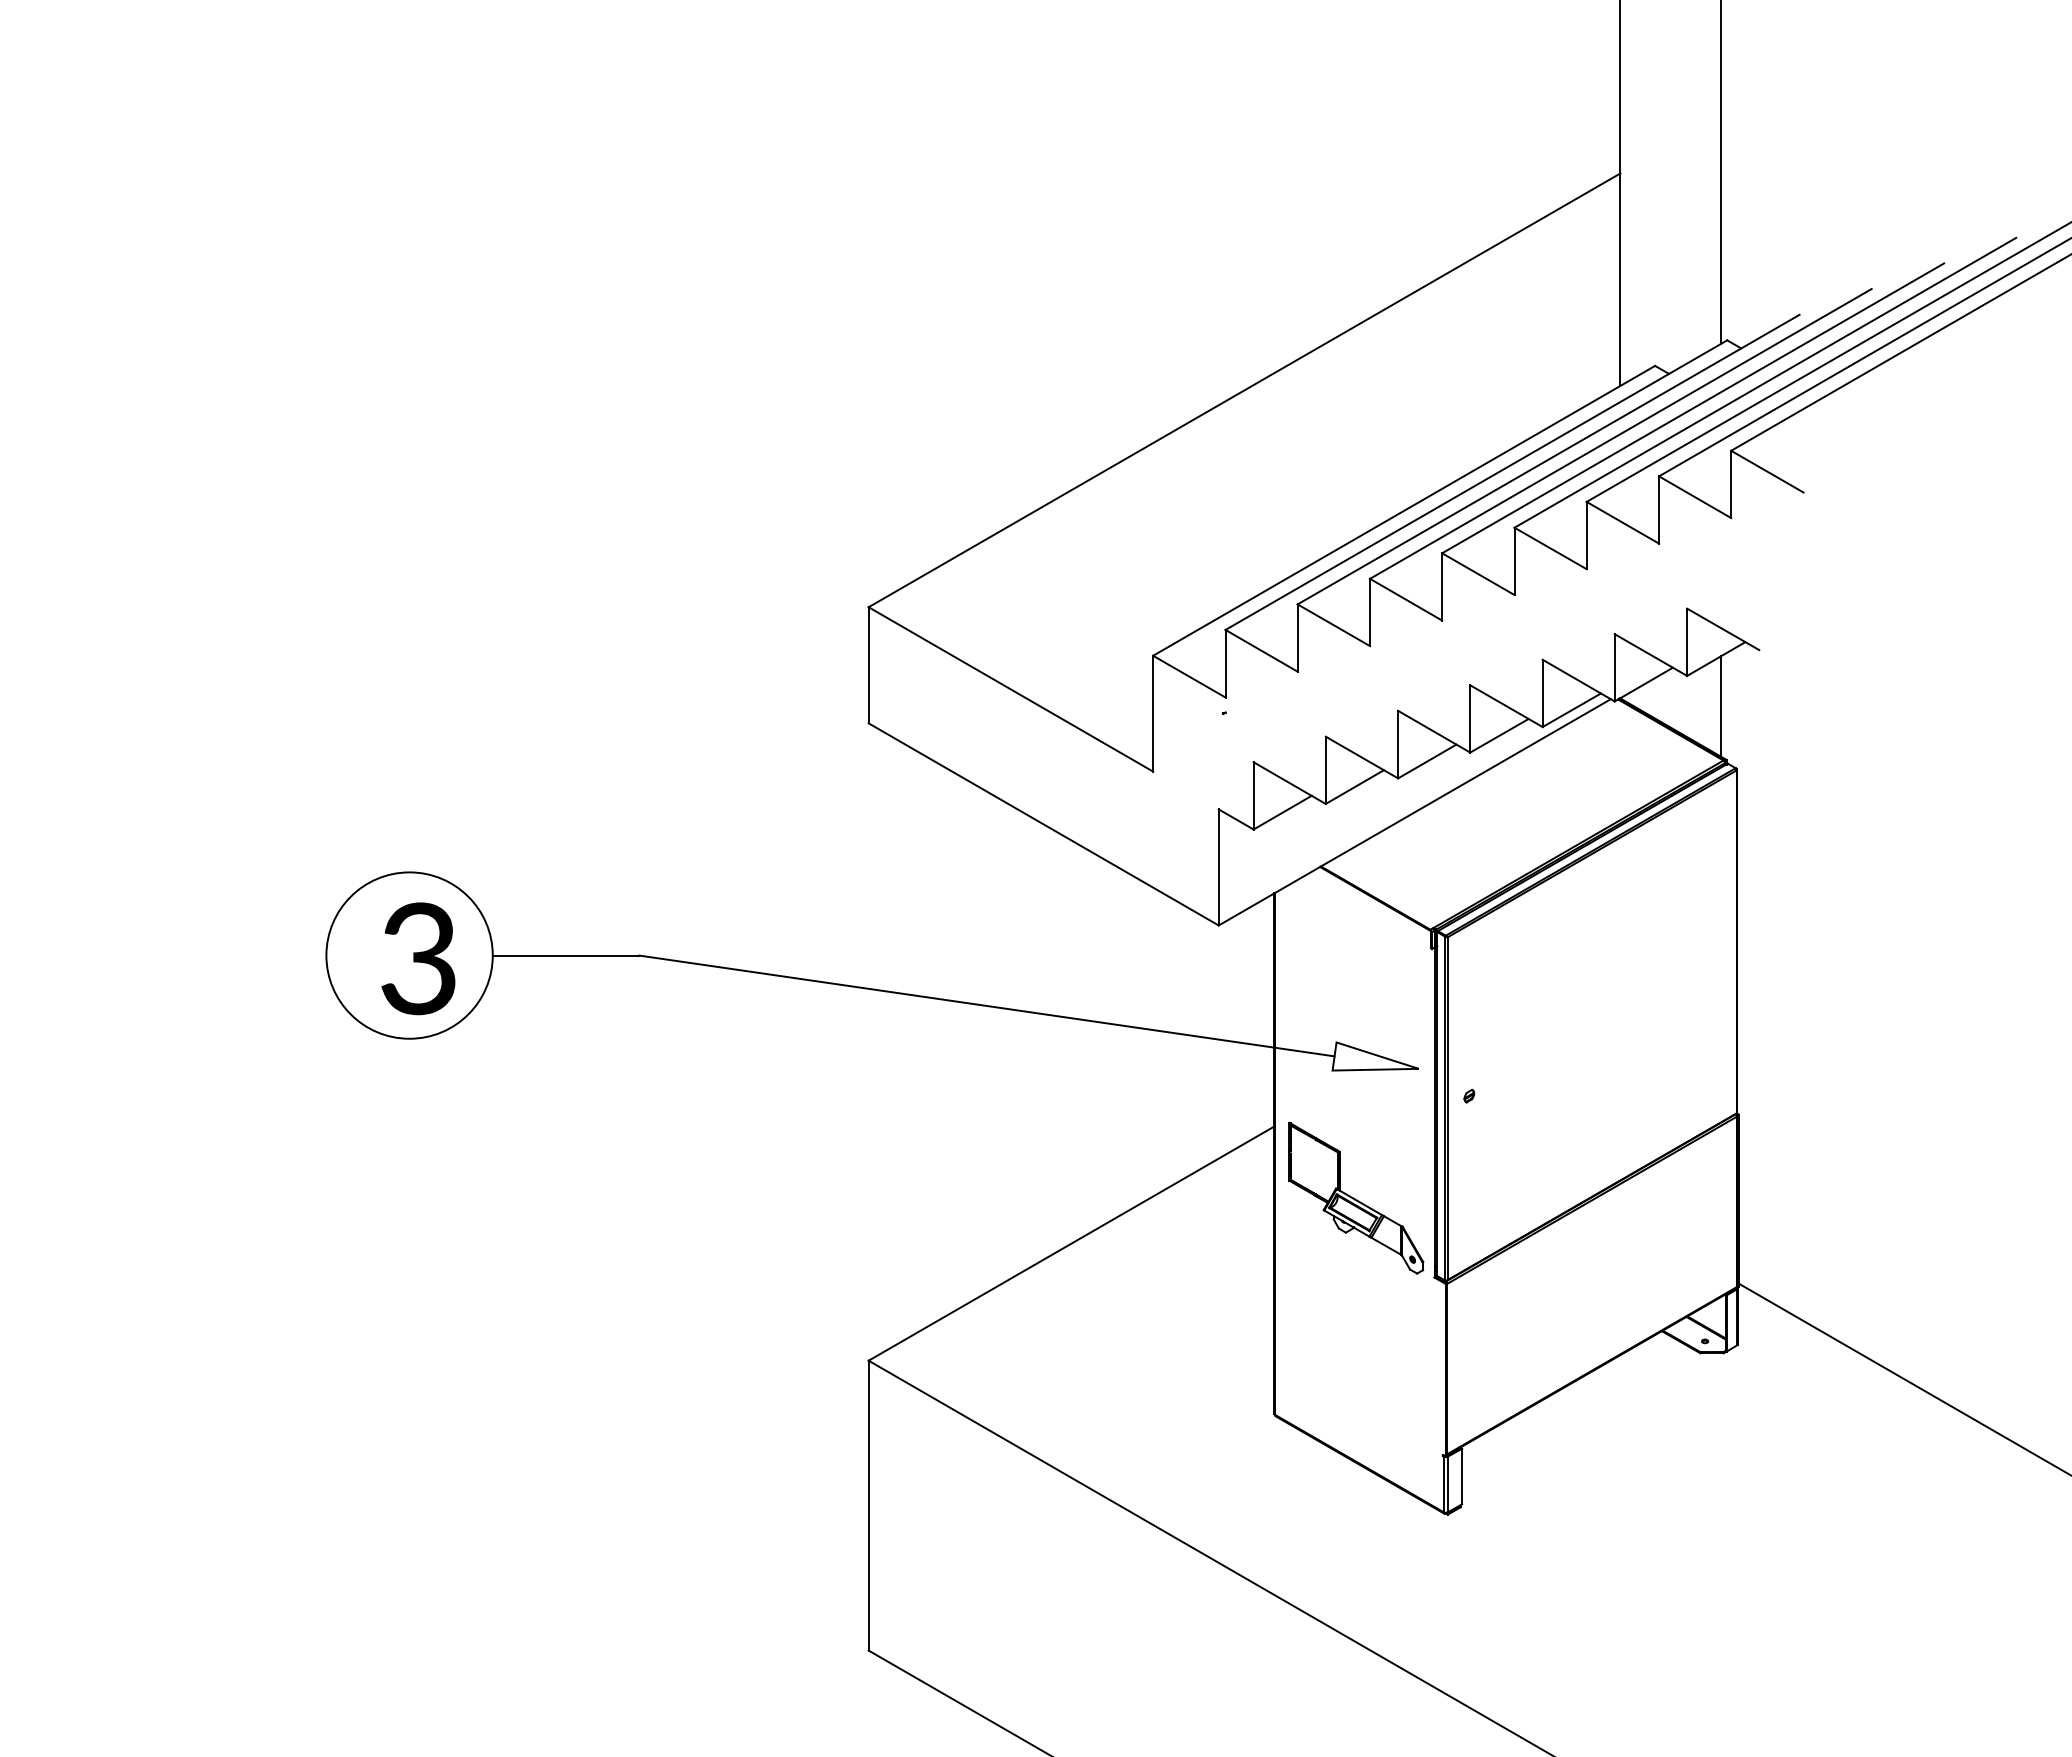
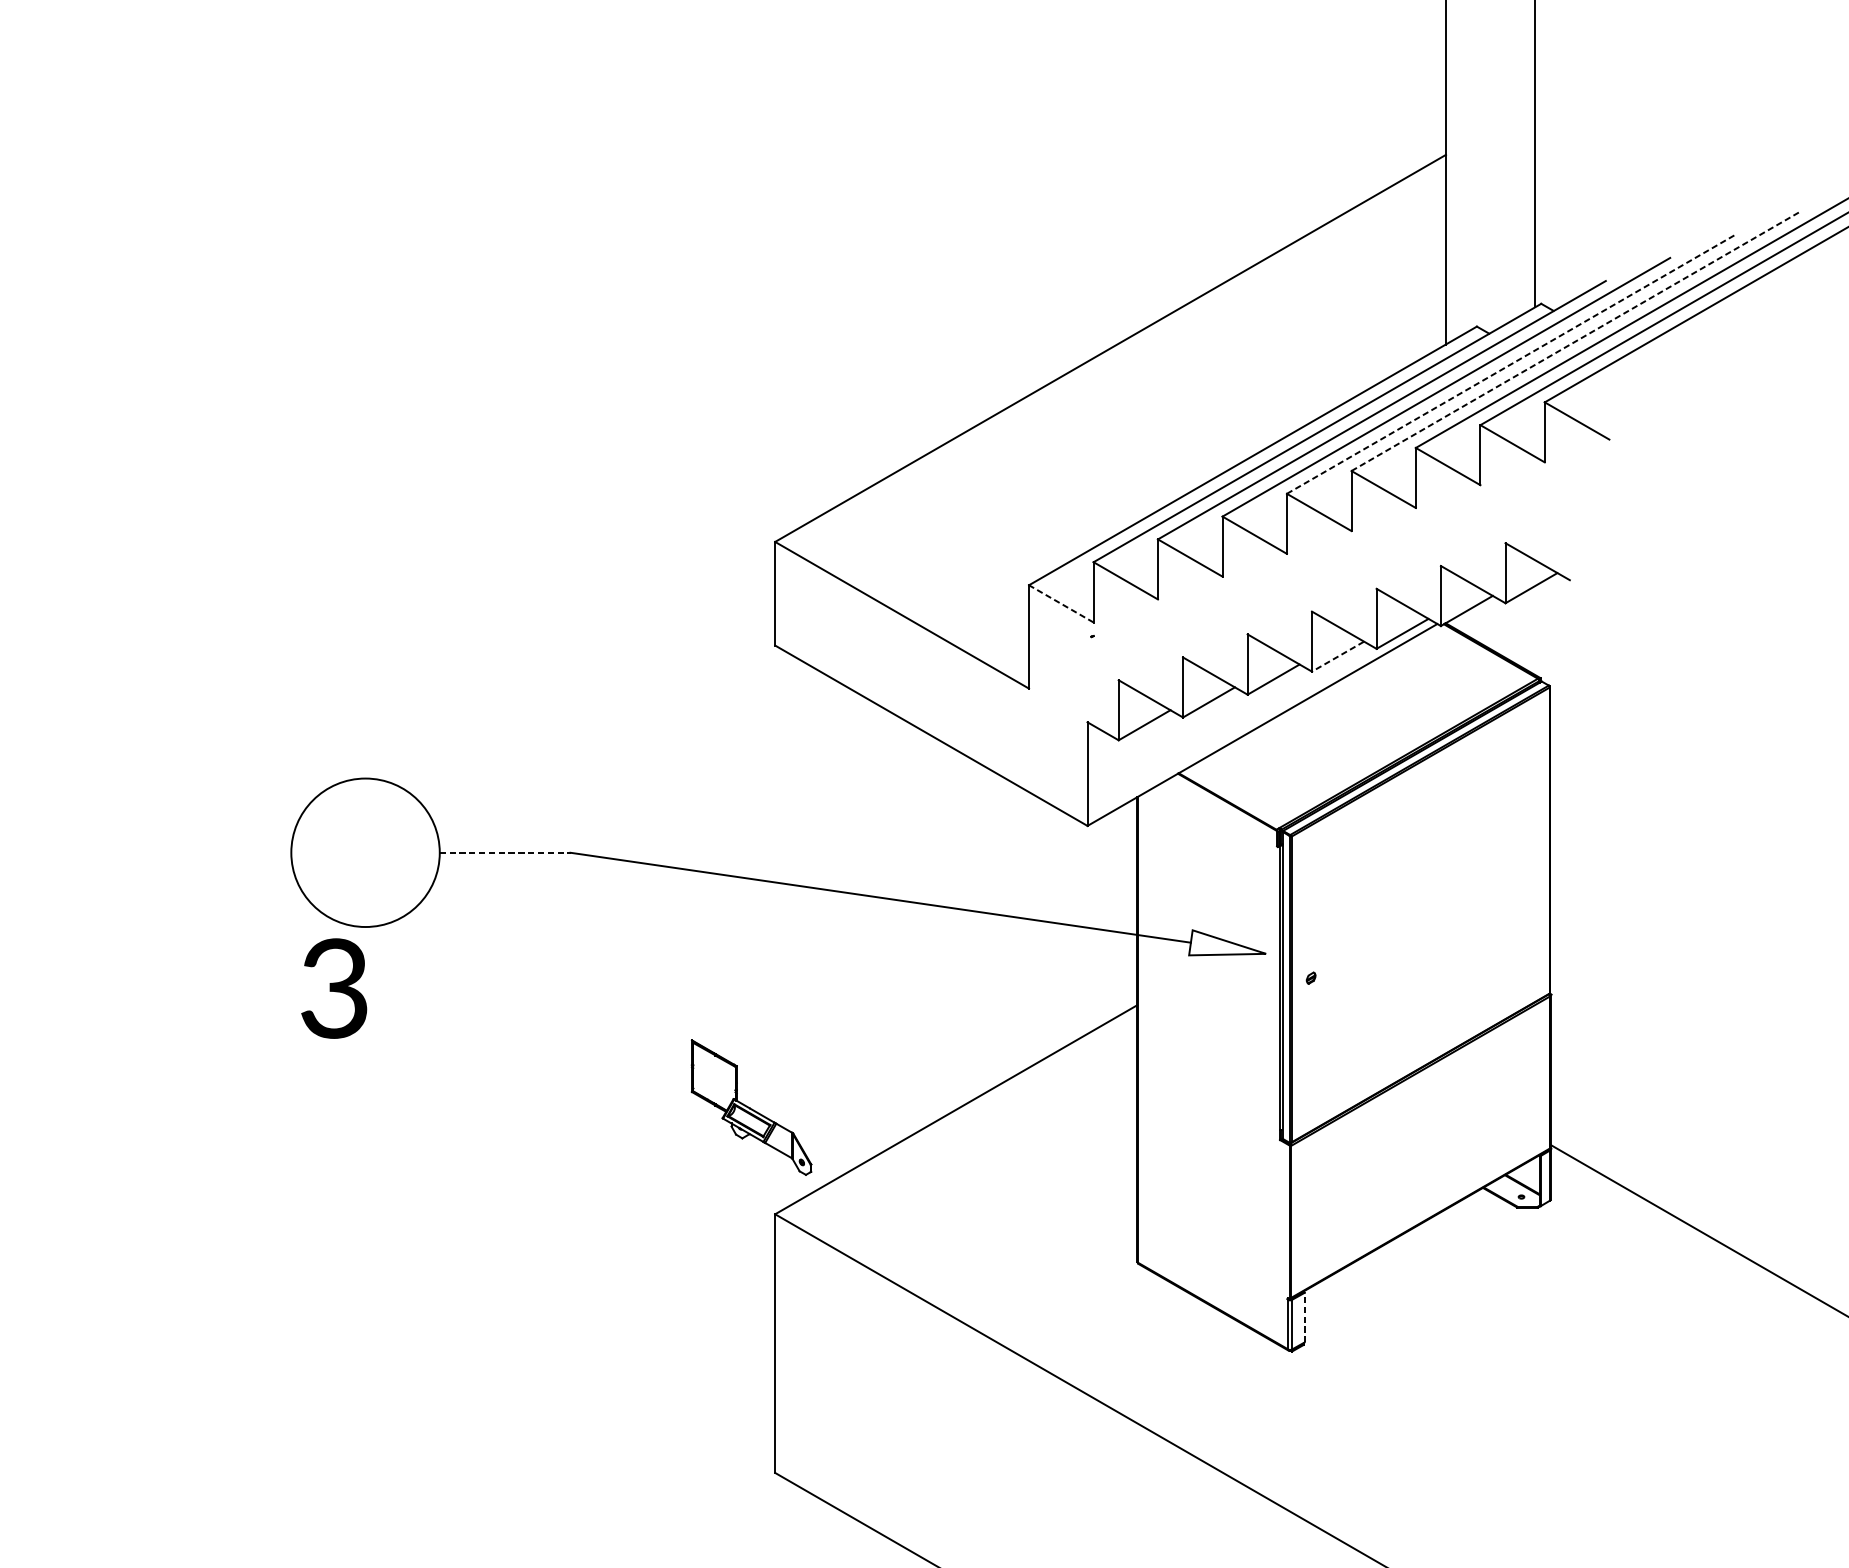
line: (1765, 382) -> (1575, 341), solid -> dashed
line: (1693, 408) -> (1511, 364), solid -> dashed
line: (1189, 676) -> (1061, 603), solid -> dashed
line: (1720, 706) -> (1535, 630), removed
line: (1499, 735) -> (1338, 656), solid -> dashed
line: (566, 955) -> (505, 852), solid -> dashed
text: (418, 958) -> (334, 988), moved
part: (1356, 1197) -> (751, 1107), moved
line: (1462, 1476) -> (1305, 1317), solid -> dashed

